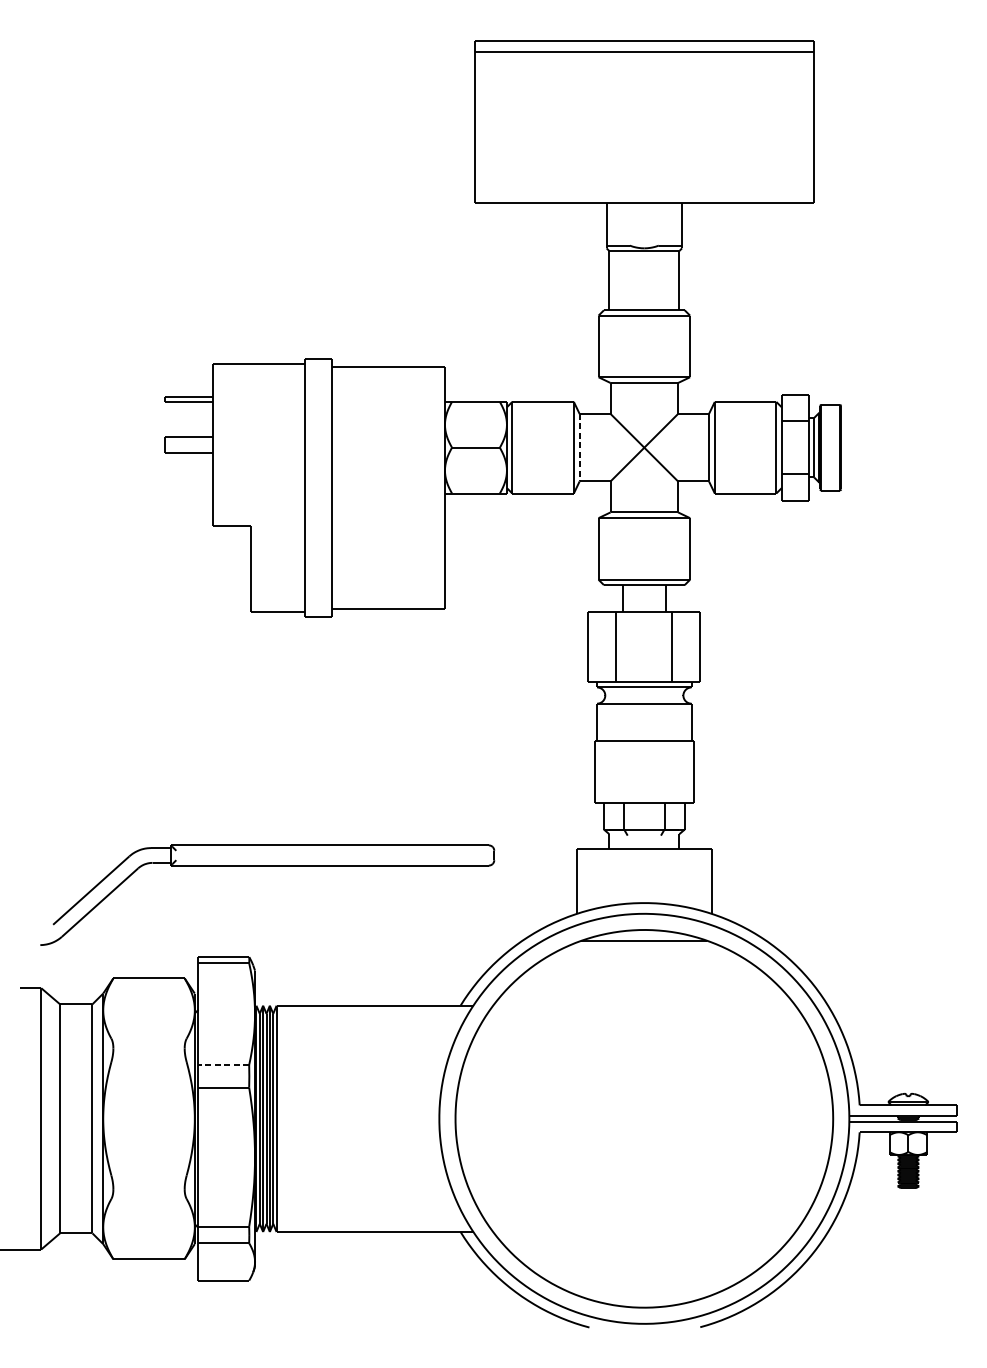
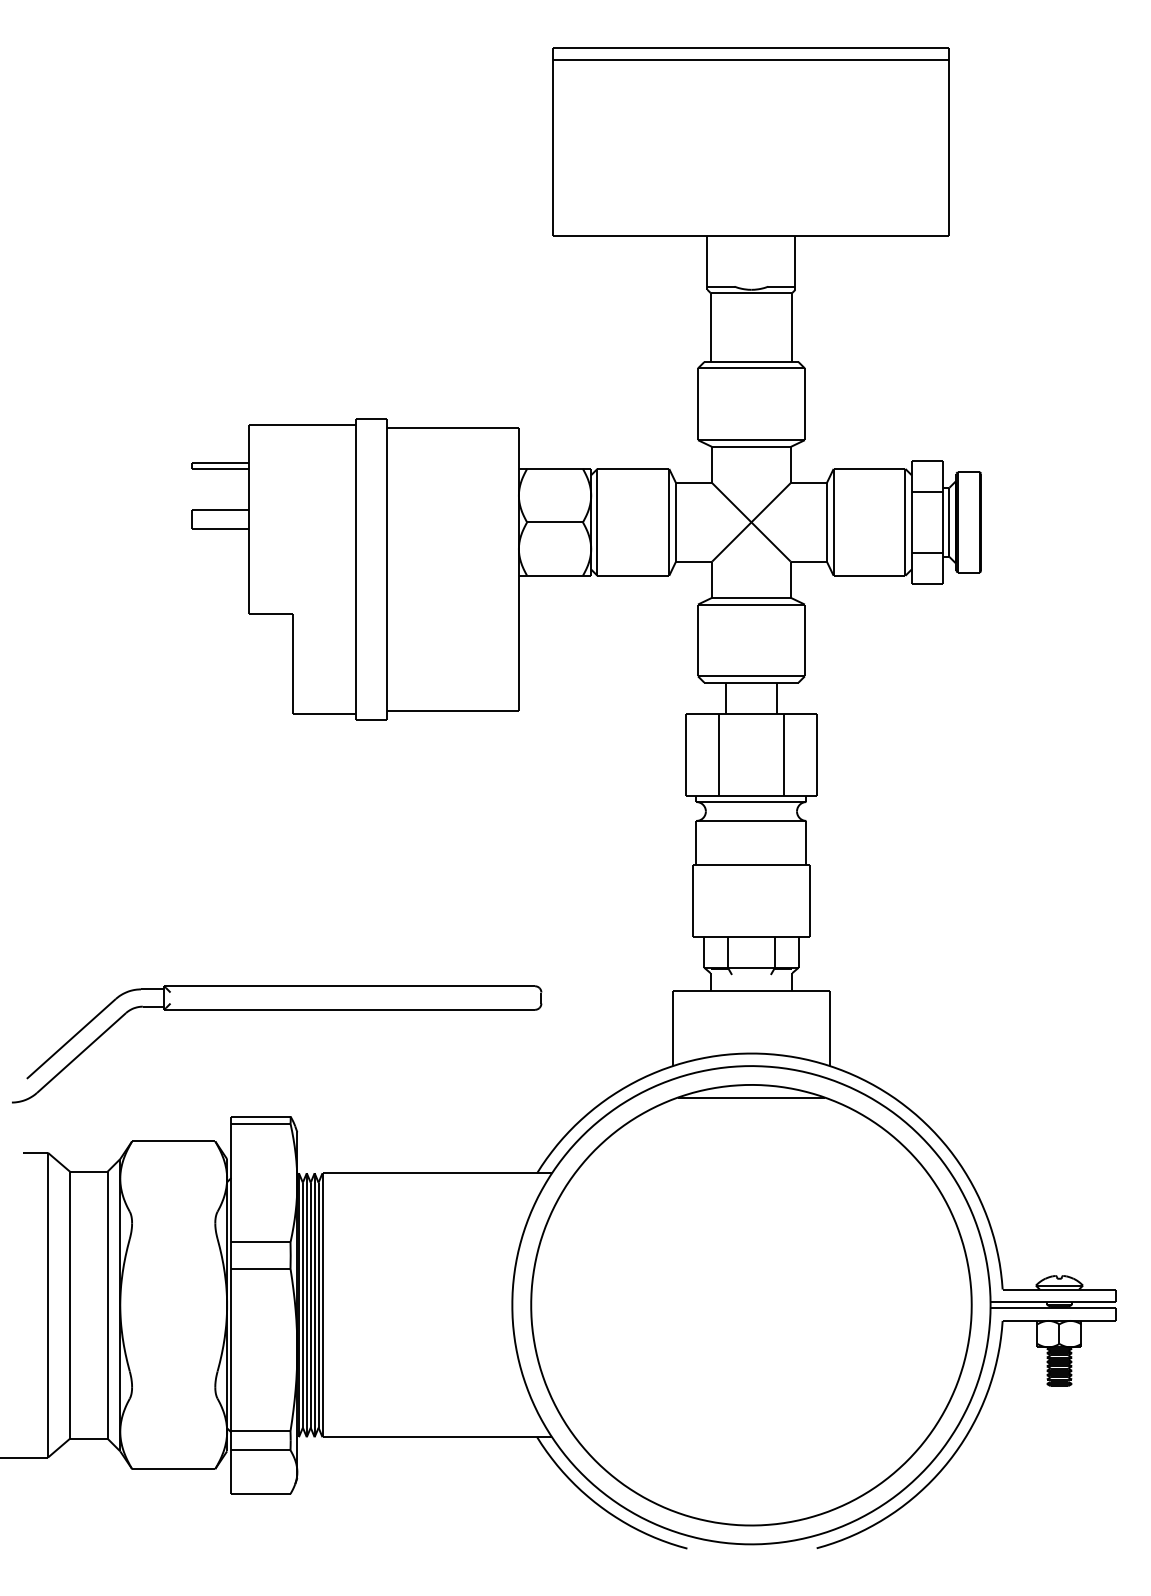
line: (580, 447) -> (676, 522), dashed -> solid
part: (268, 866) -> (277, 1010), moved
line: (223, 1065) -> (260, 1242), dashed -> solid

